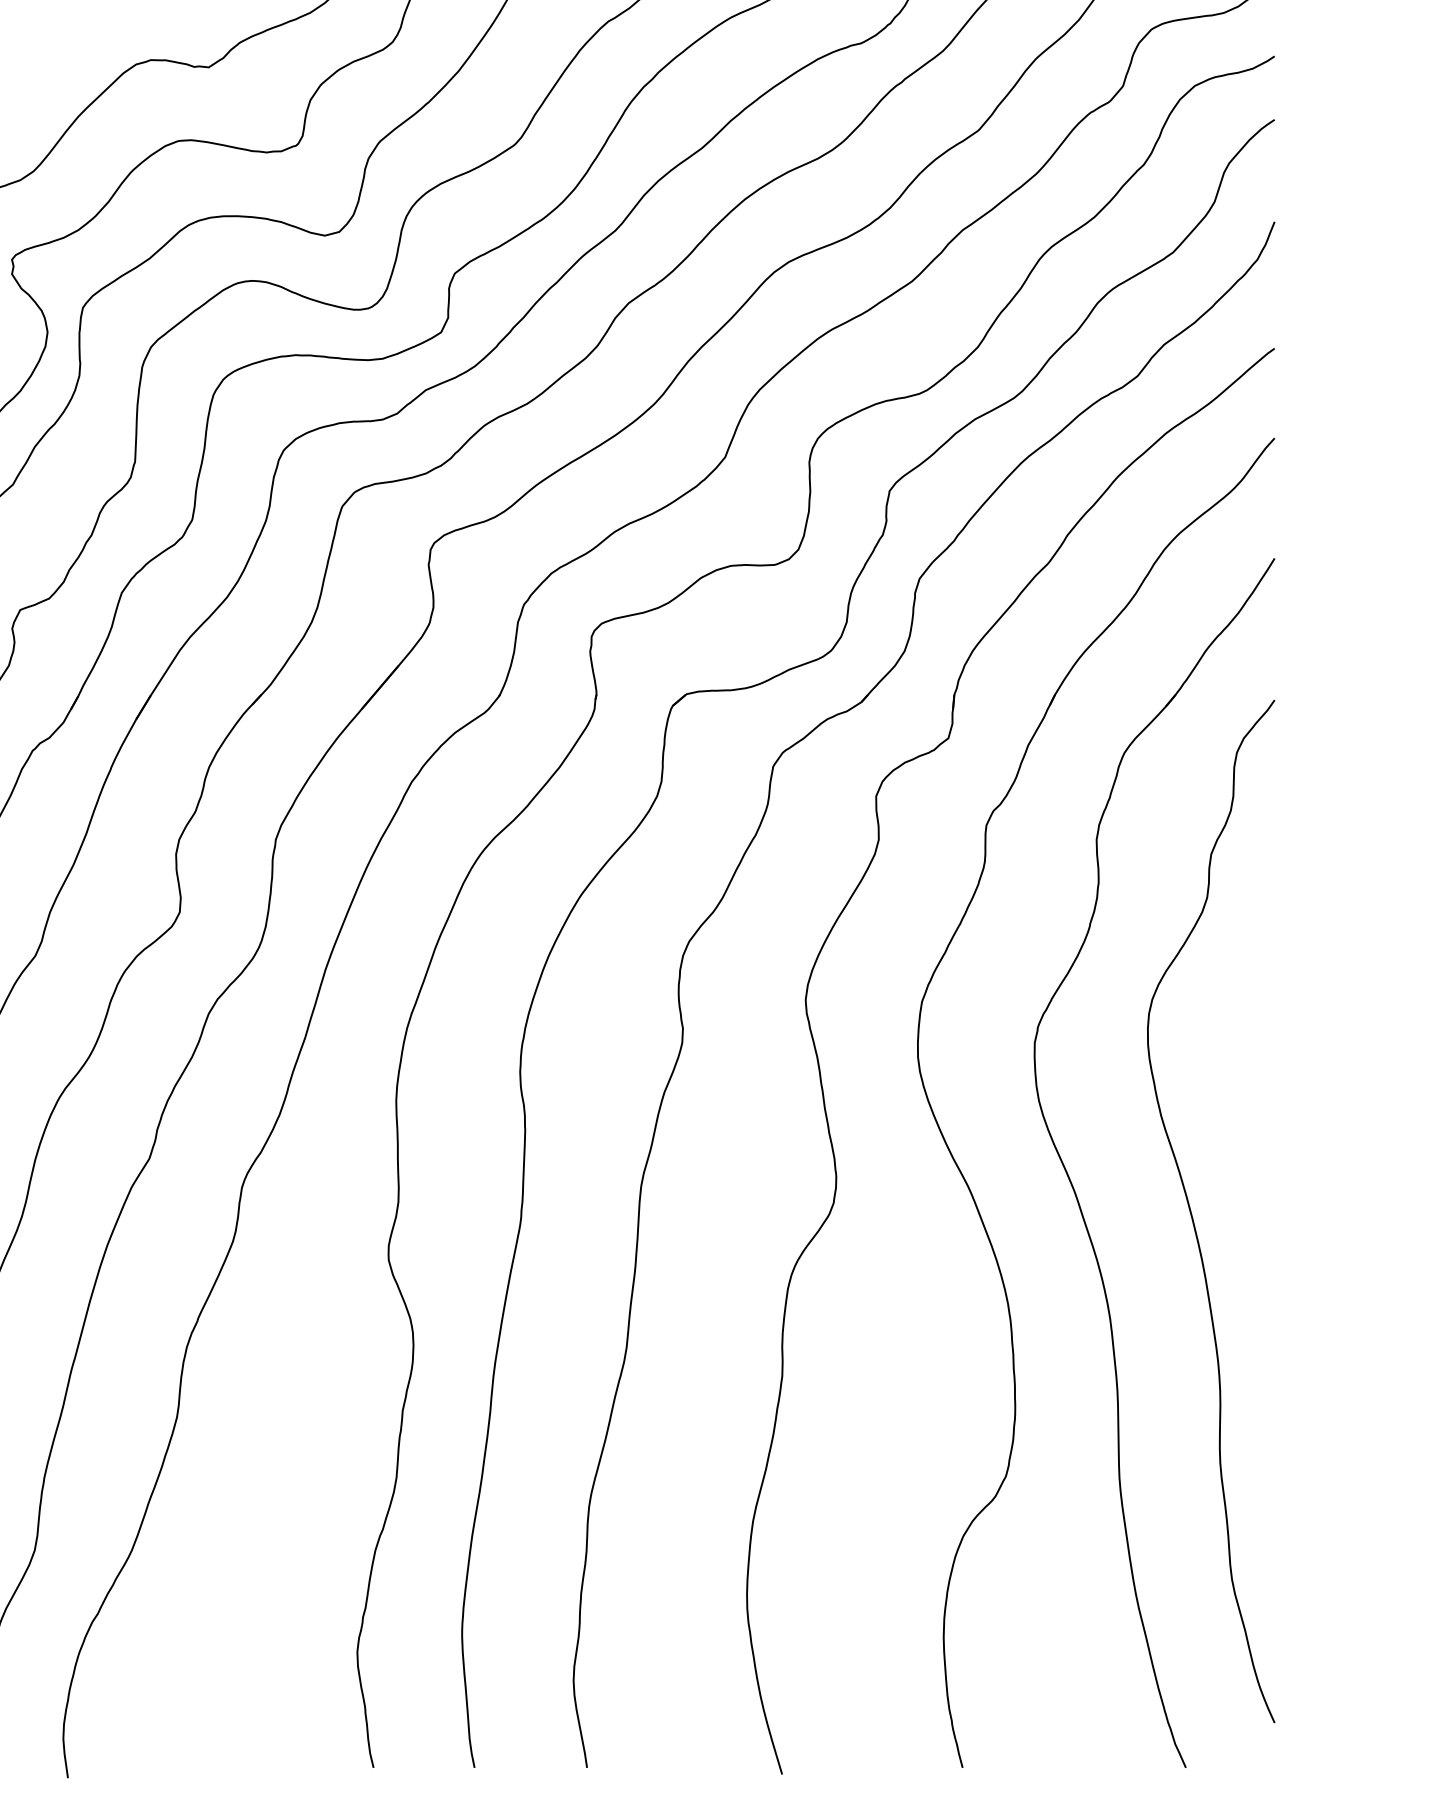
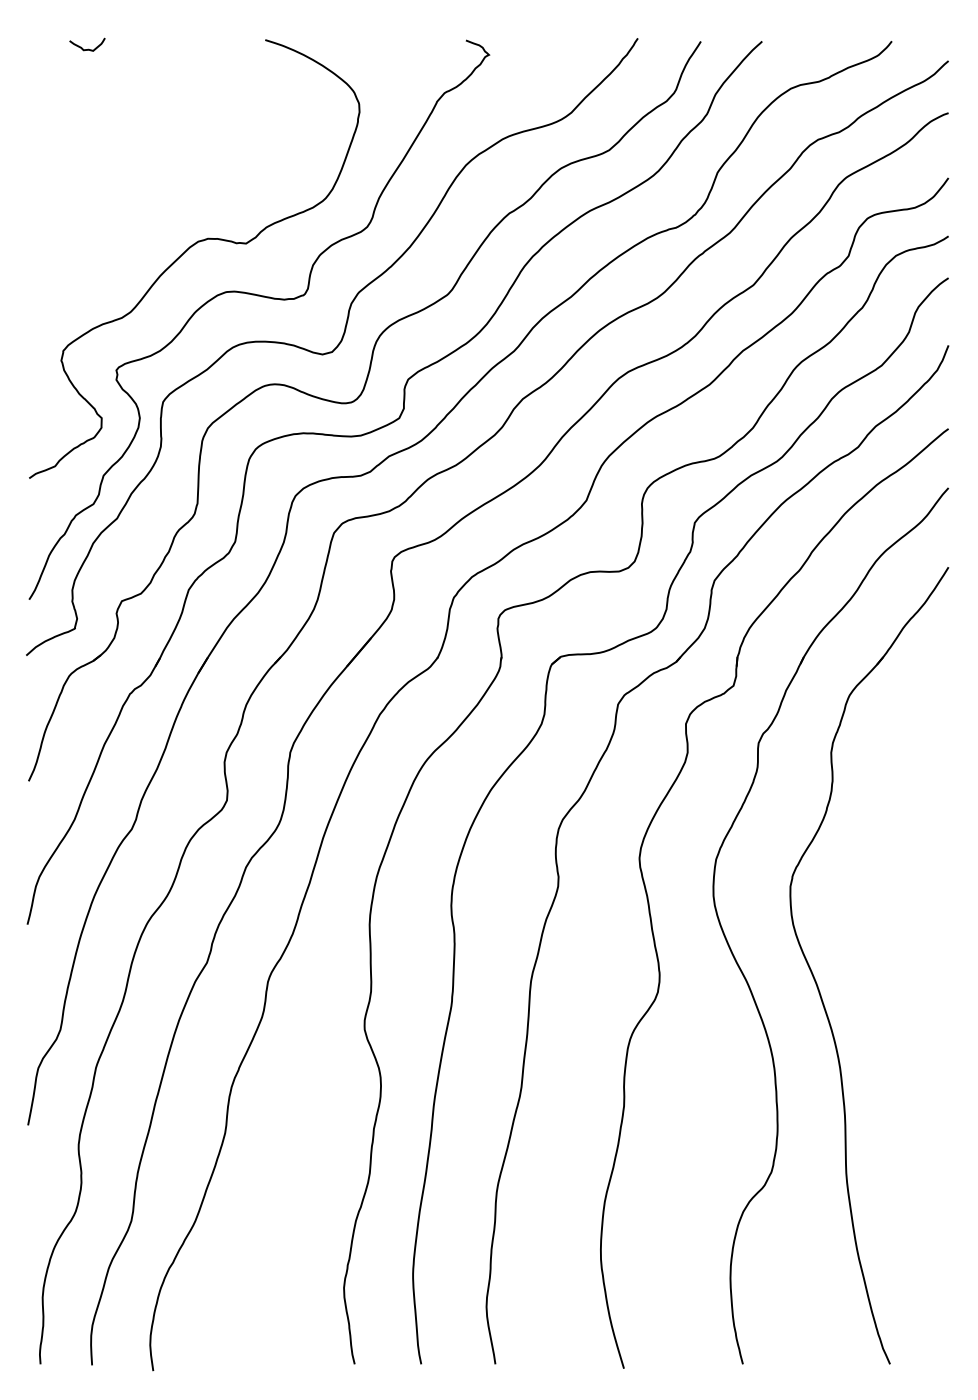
curve: (1194, 1217) -> (895, 1001), removed

